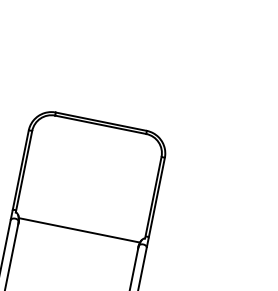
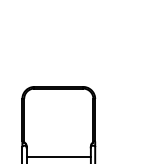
line: (78, 231) -> (58, 157), moved

